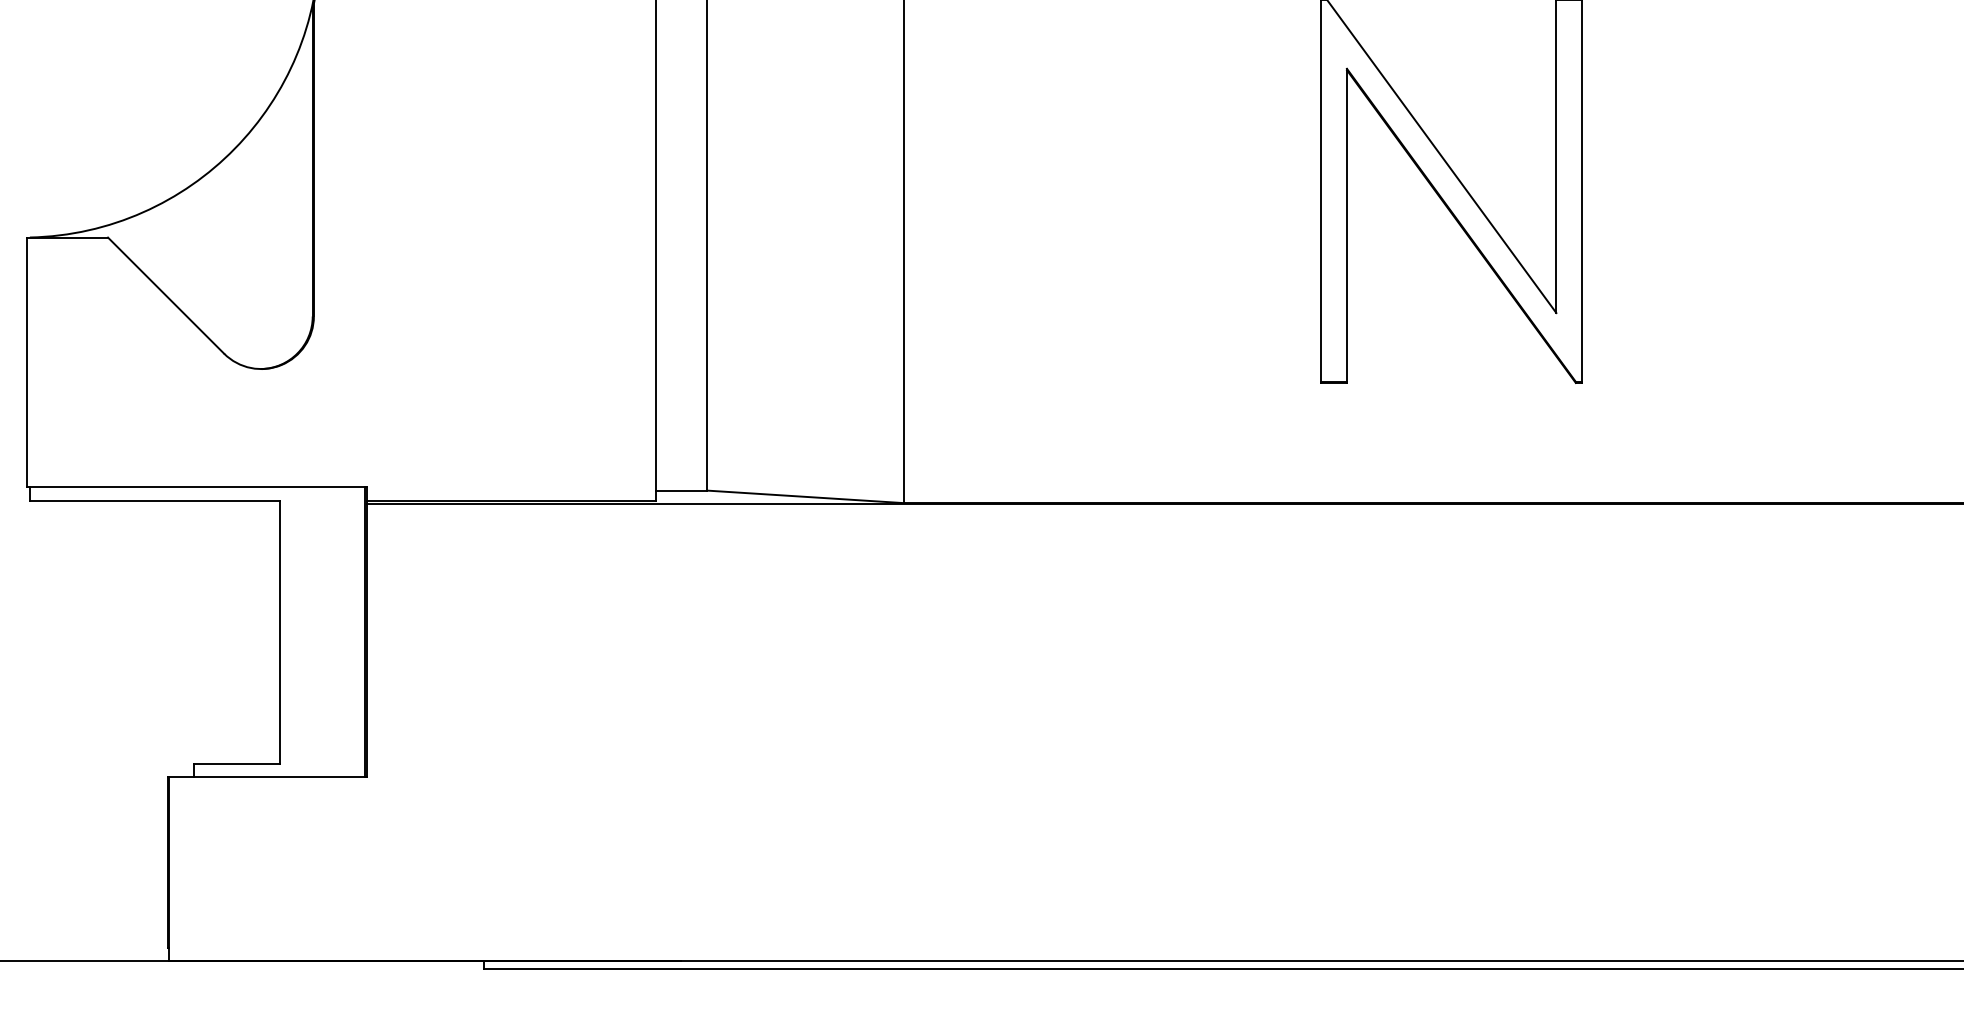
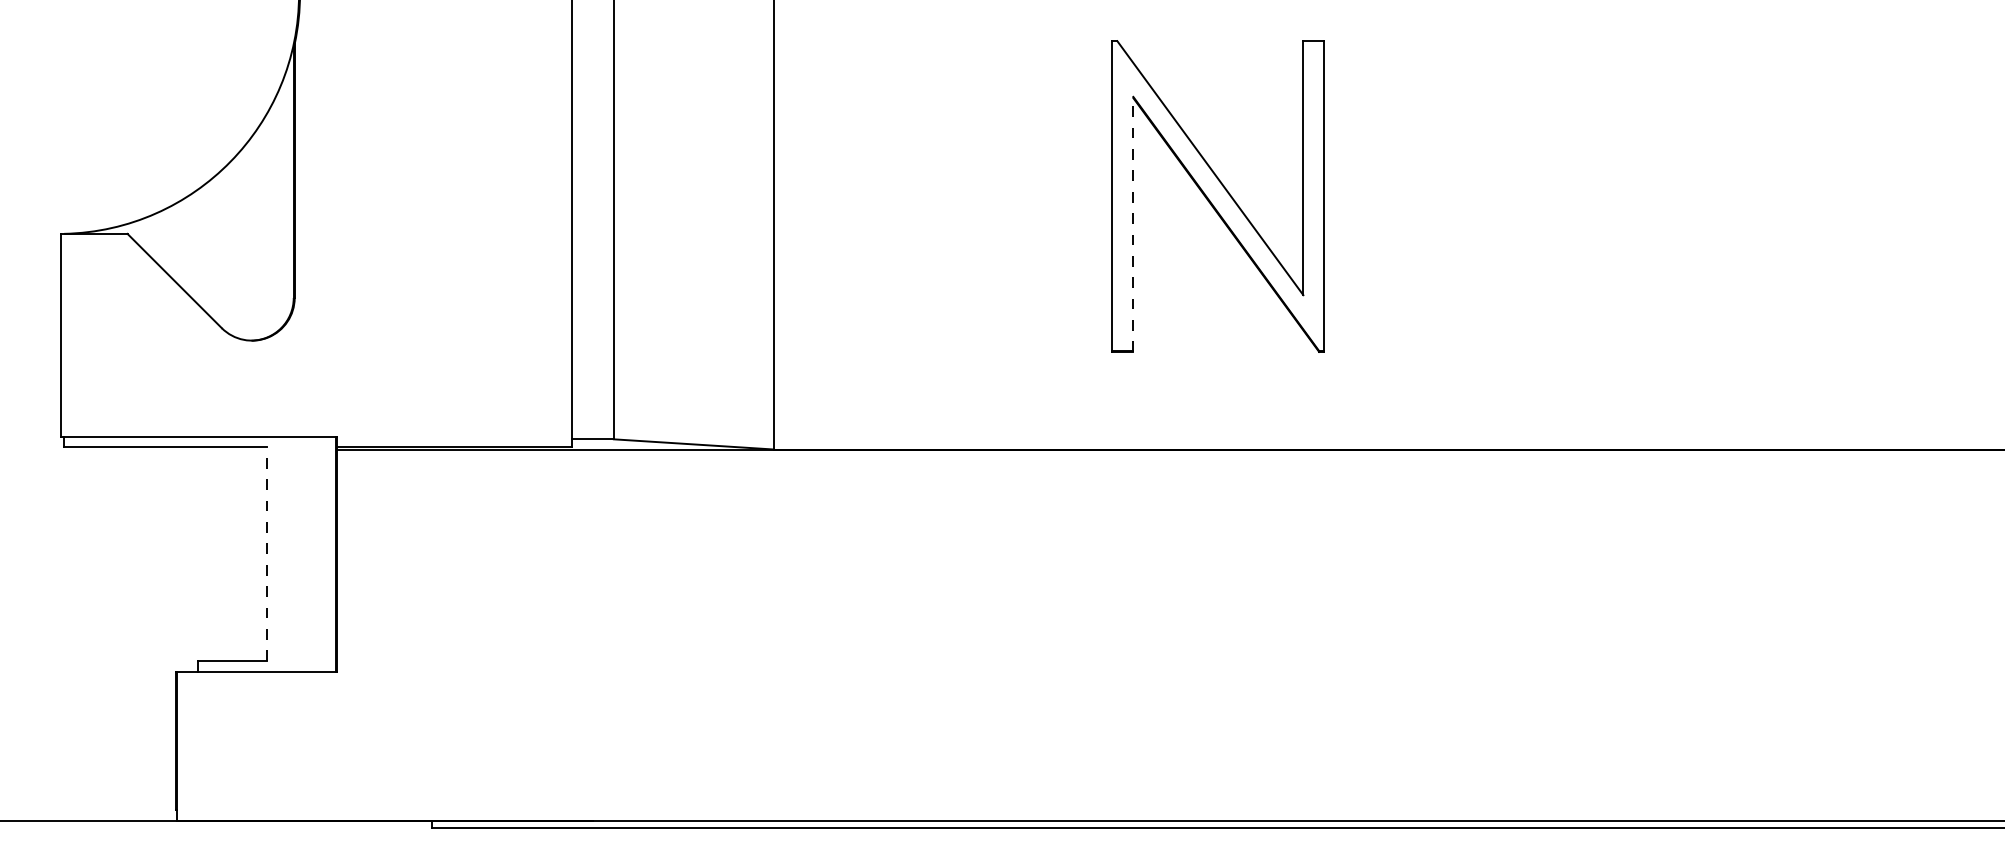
line: (1347, 225) -> (1133, 224), solid -> dashed
line: (280, 632) -> (267, 554), solid -> dashed

